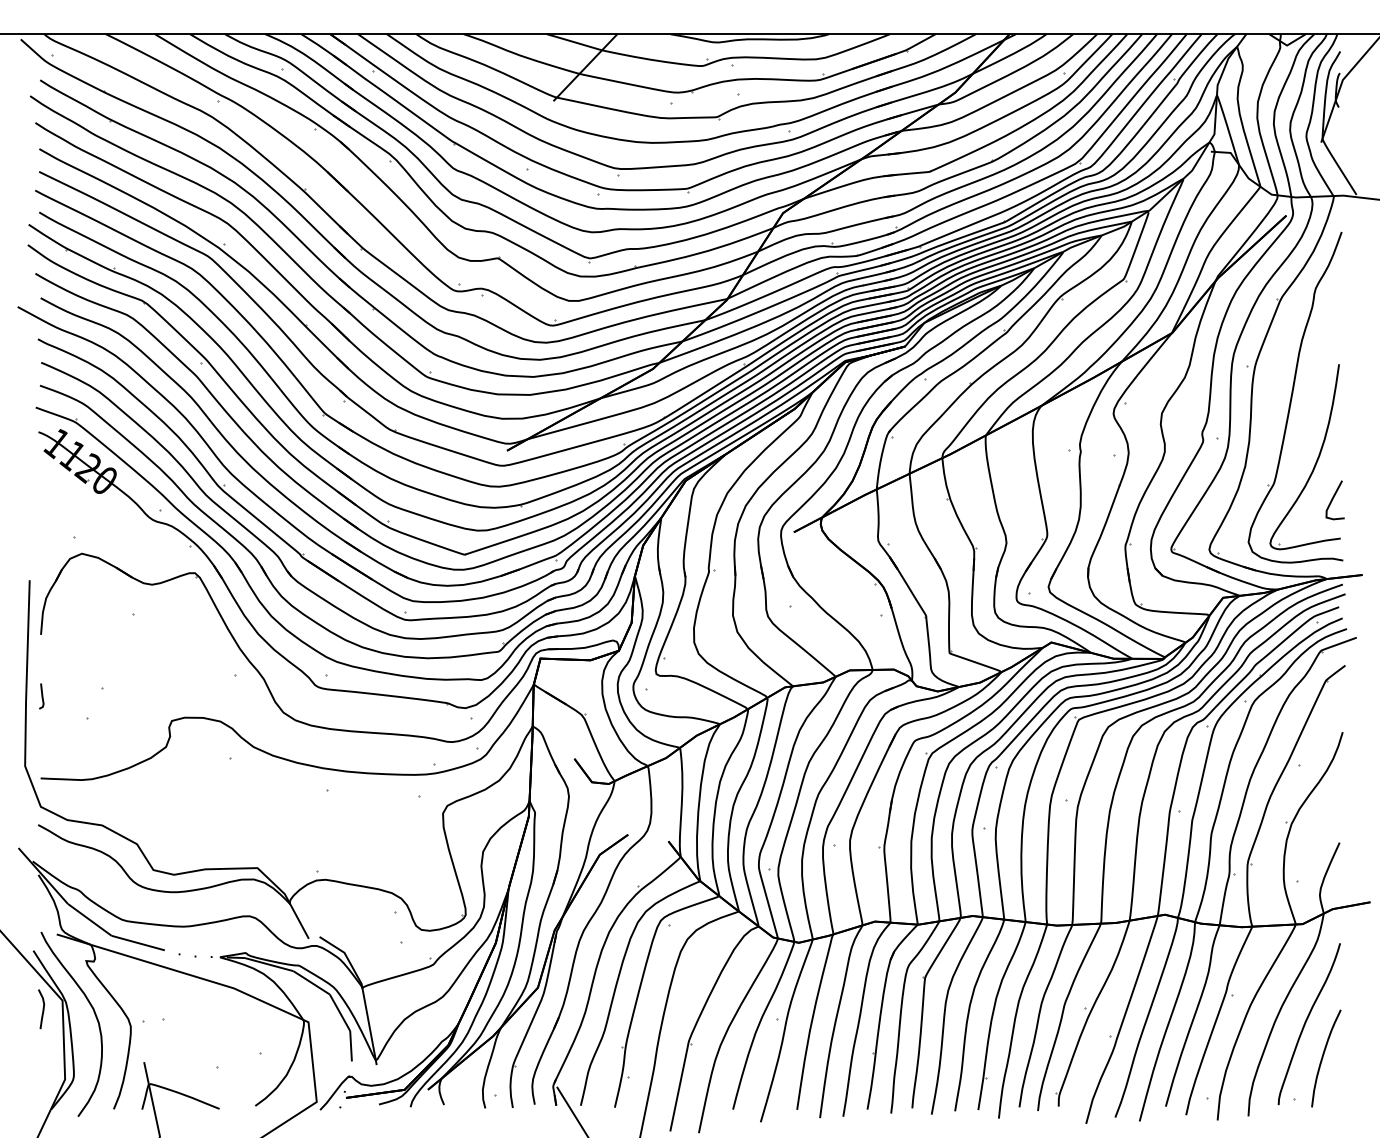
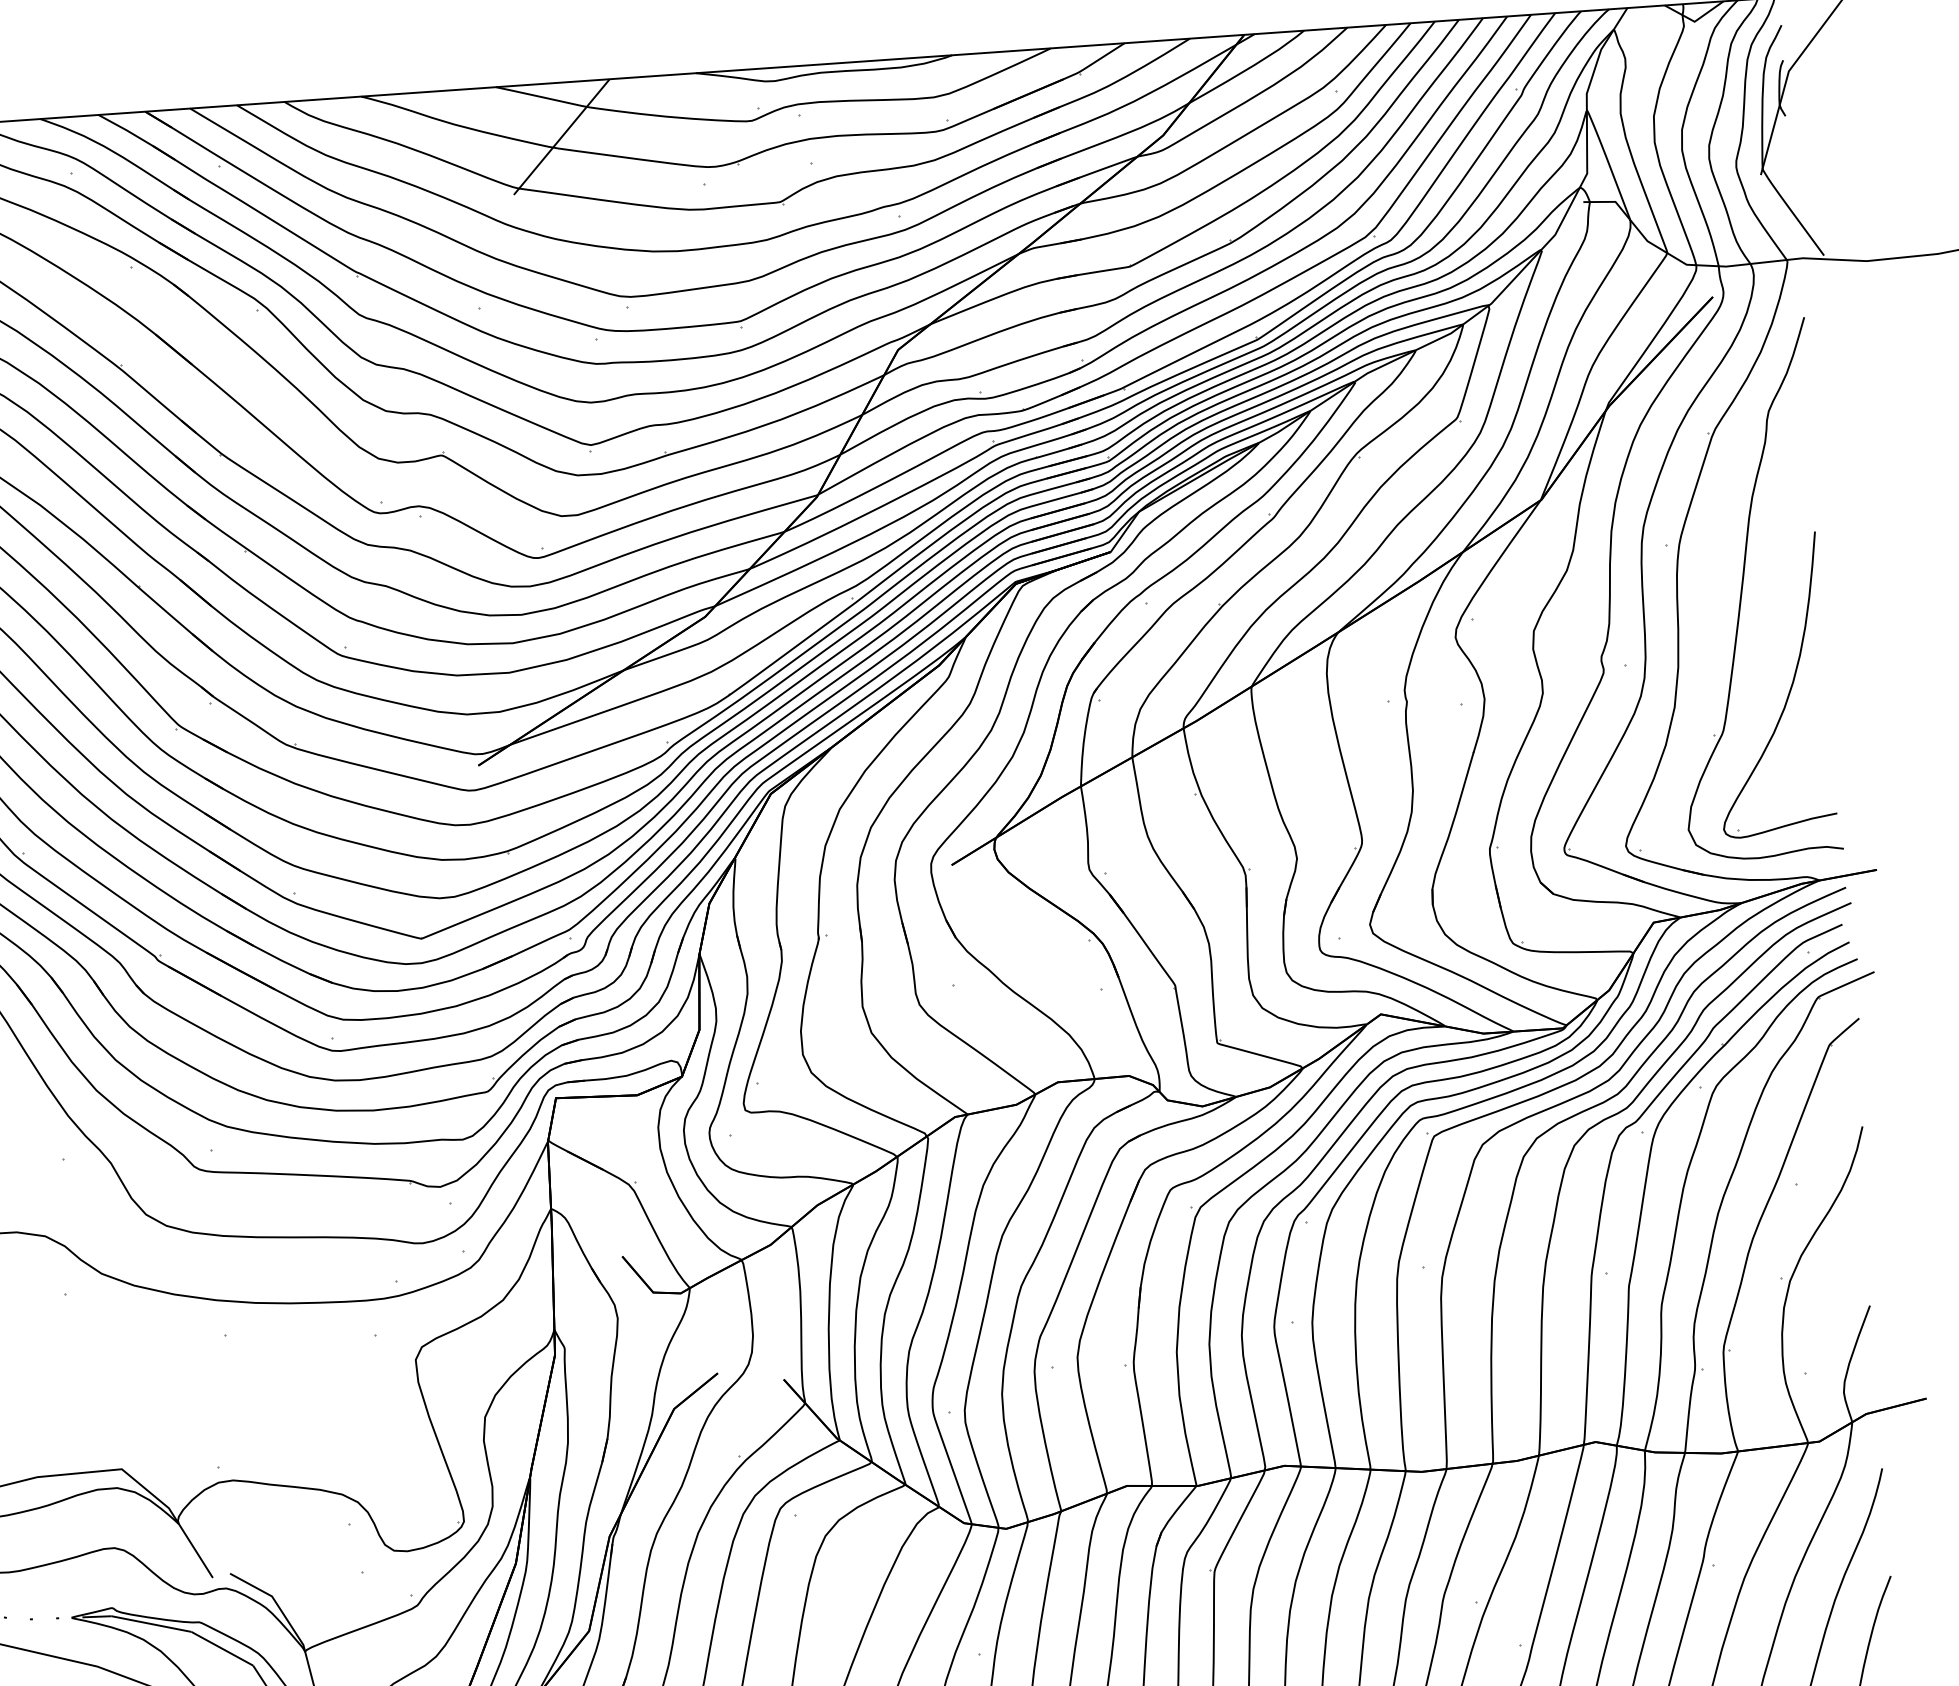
curve: (1333, 499) -> (1821, 751), removed

